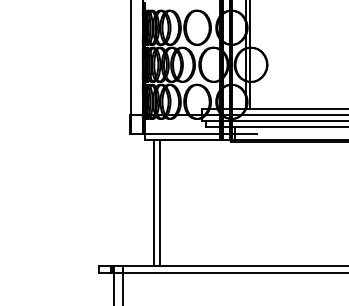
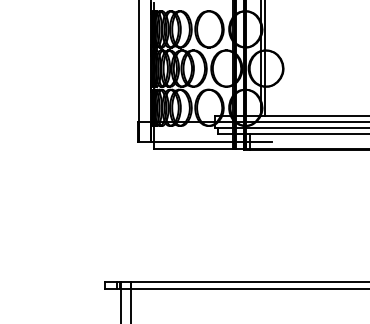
line: (154, 203) -> (163, 215), removed
line: (160, 203) -> (170, 215), removed

